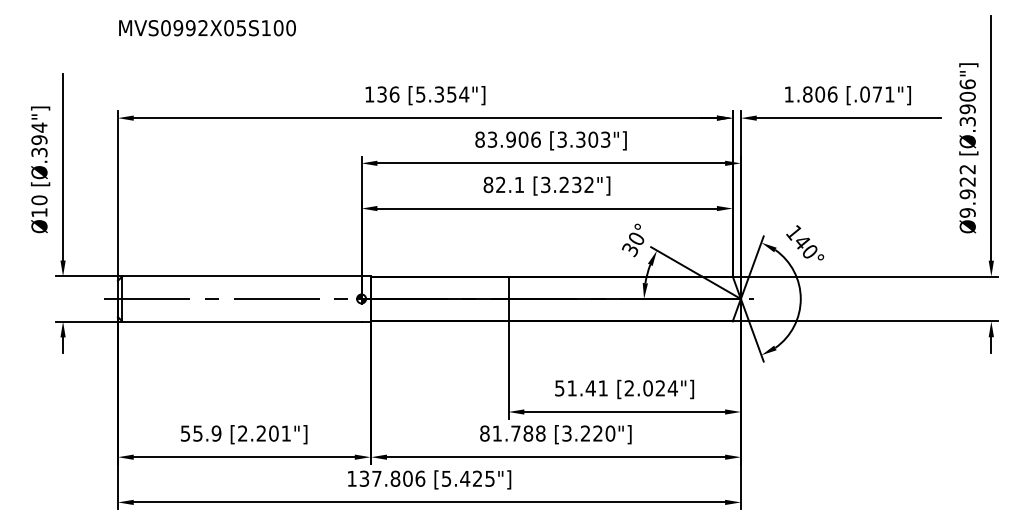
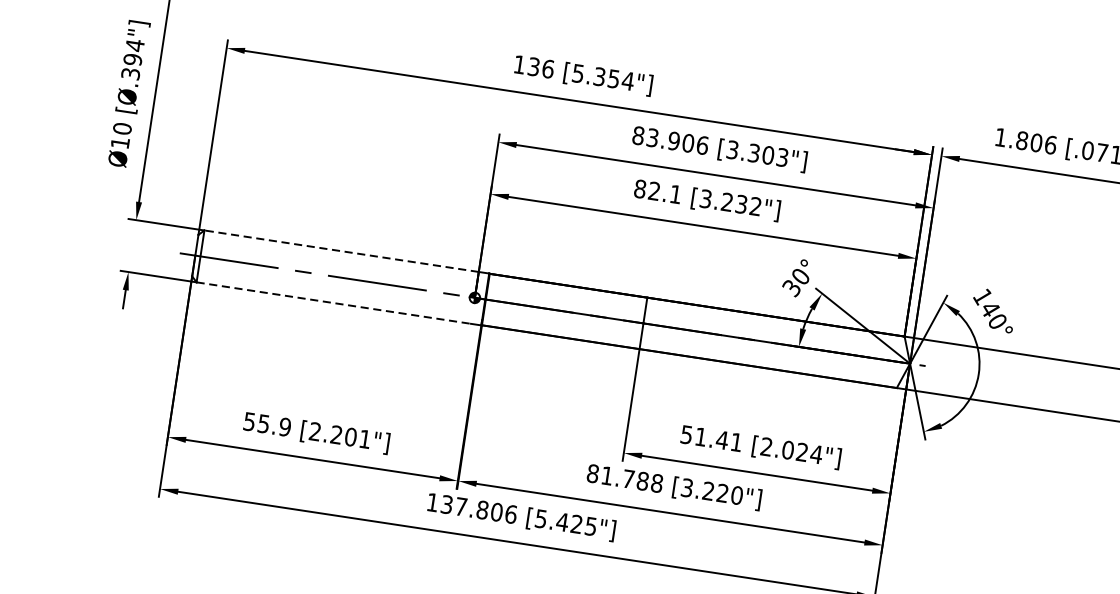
line: (242, 276) -> (342, 251), solid -> dashed
line: (242, 321) -> (334, 303), solid -> dashed

